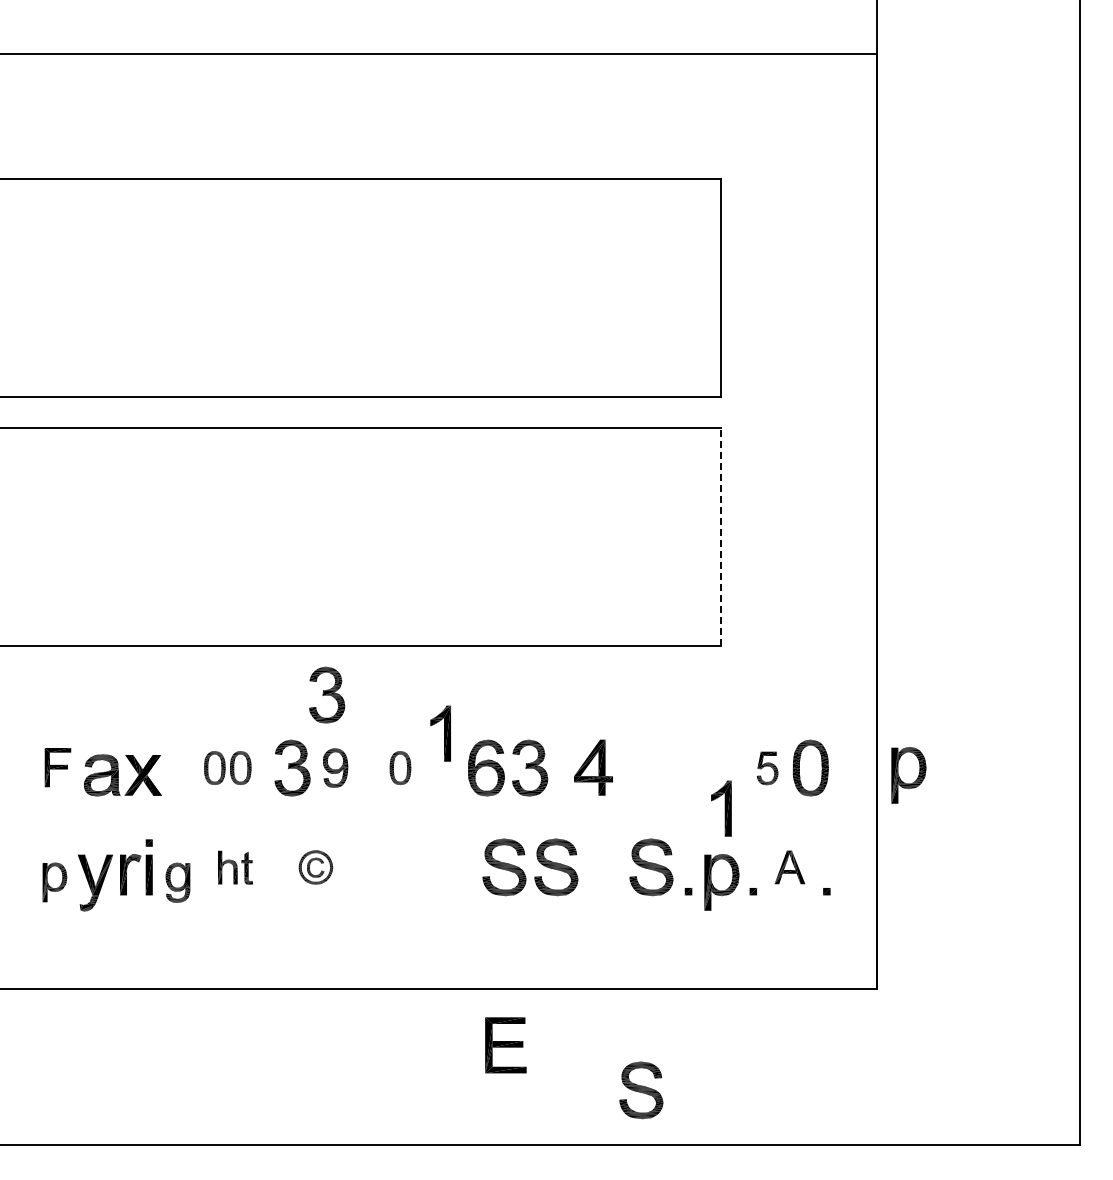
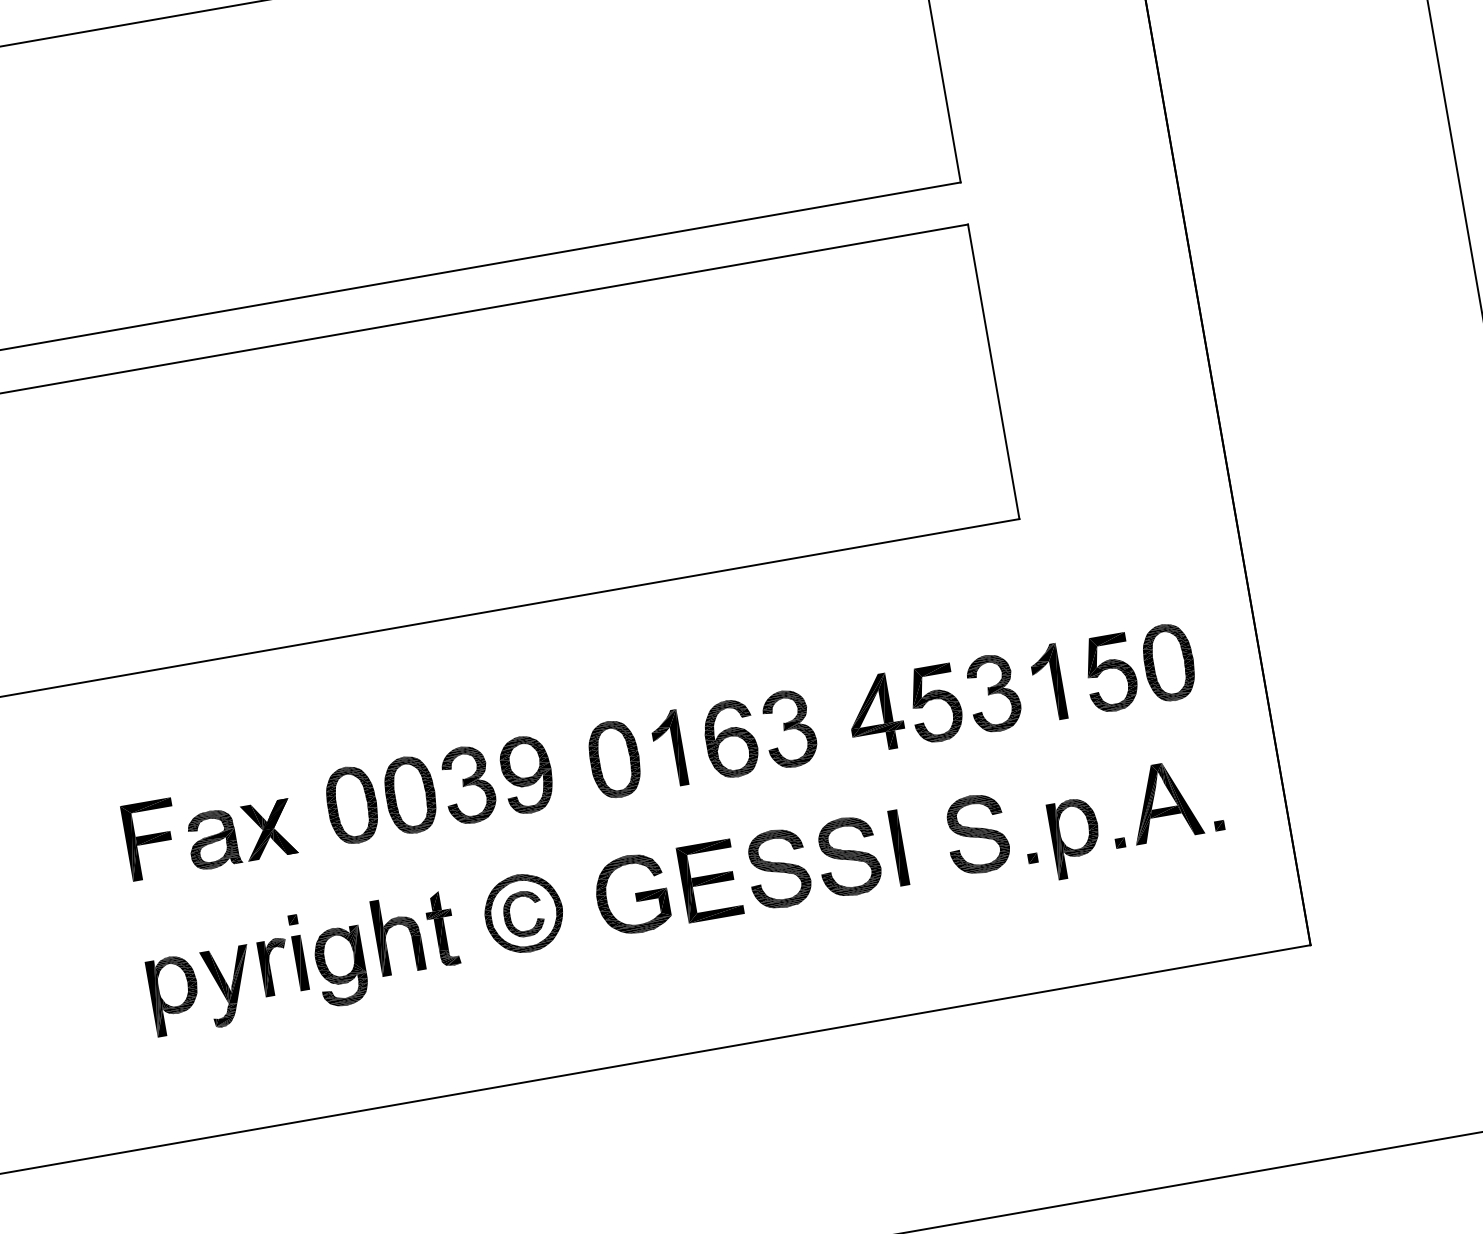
line: (721, 536) -> (993, 370), dashed -> solid
part: (327, 694) -> (498, 677), removed
part: (440, 733) -> (668, 749), moved
part: (57, 767) -> (151, 839), size x1.43
part: (227, 767) -> (380, 799), size x1.67
part: (335, 767) -> (526, 773), size x1.43
part: (400, 767) -> (614, 758), size x1.67
part: (659, 767) -> (964, 697), added
part: (767, 768) -> (1110, 673), size x1.67
part: (908, 775) -> (1302, 649), removed
part: (721, 808) -> (1048, 682), moved
part: (235, 867) -> (415, 932), size x1.67
part: (315, 867) -> (523, 913), size x1.67
part: (395, 867) -> (631, 894), added
part: (593, 867) -> (898, 848), added
part: (789, 867) -> (1163, 801), size x1.67
part: (54, 882) -> (174, 995), size x1.43
part: (177, 882) -> (340, 966), size x1.43
part: (505, 1045) -> (709, 881), moved
part: (641, 1090) -> (1016, 1138), removed

